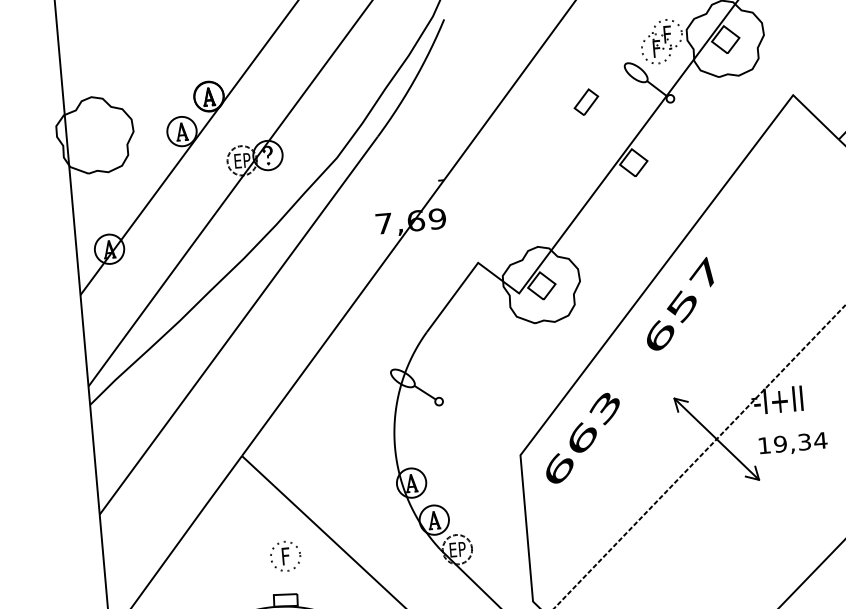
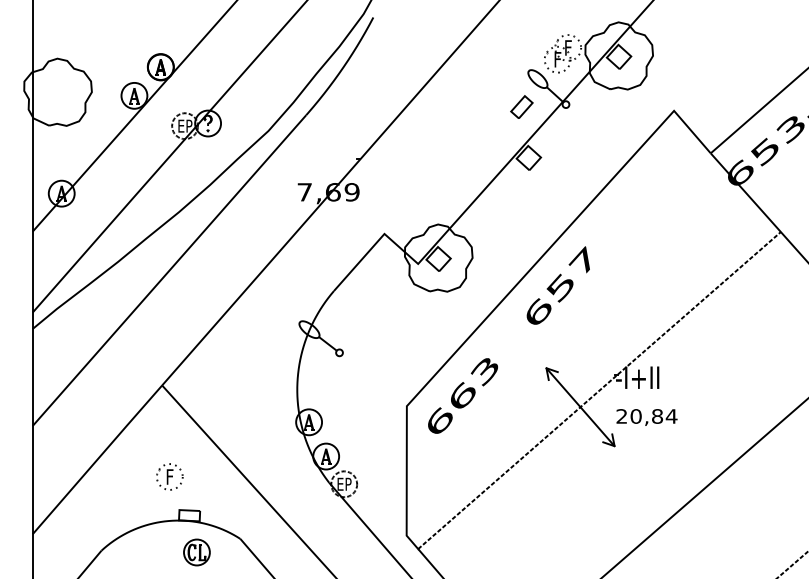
part: (585, 101) -> (521, 106), moved
text: (784, 443) -> (639, 416), 19,34 -> 20,84
part: (285, 555) -> (169, 476), moved

